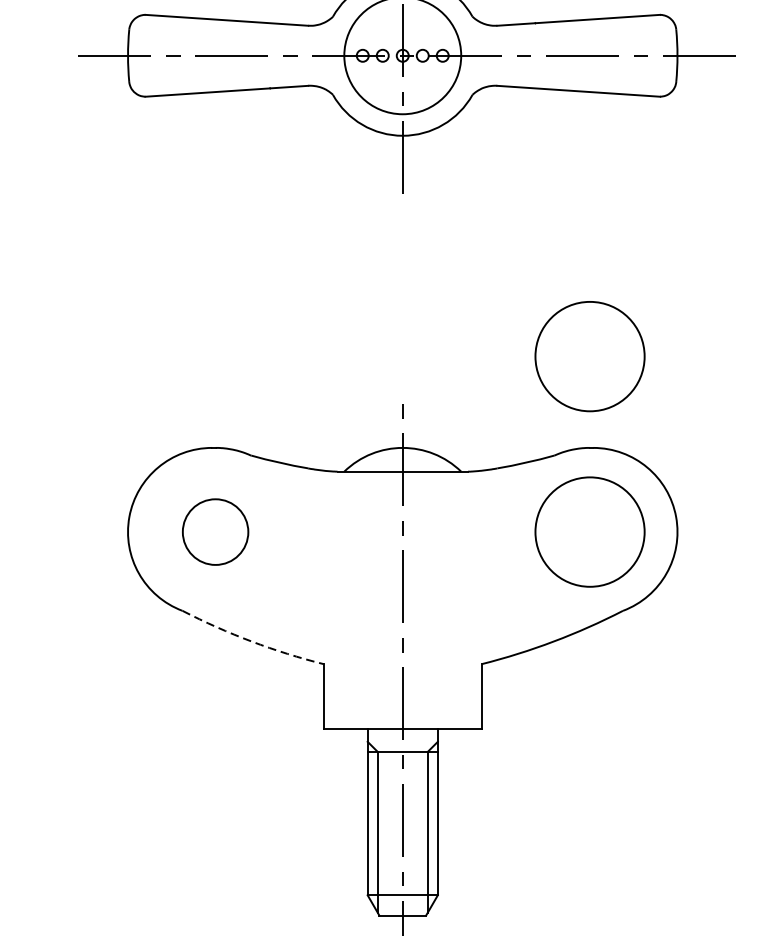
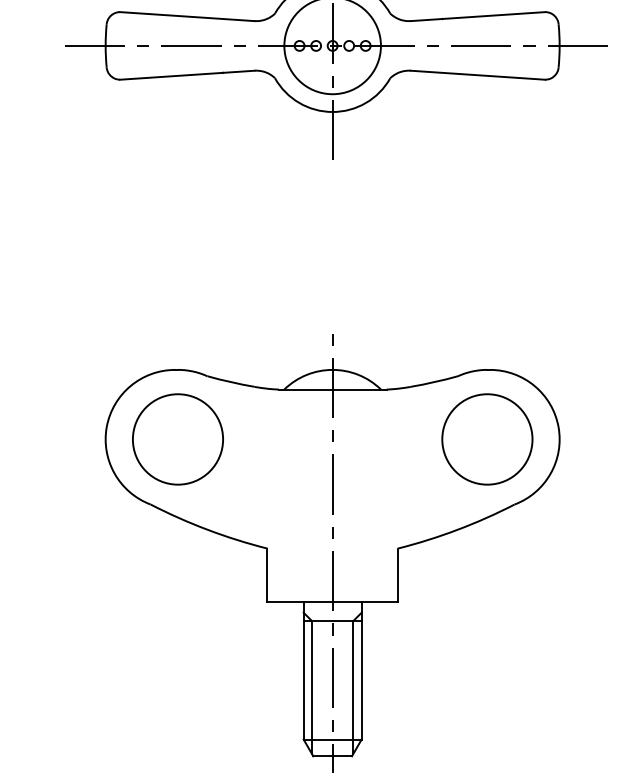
part: (590, 356) -> (487, 294), removed
part: (214, 532) -> (177, 439), size x1.67
arc: (251, 641) -> (207, 529), dashed -> solid

